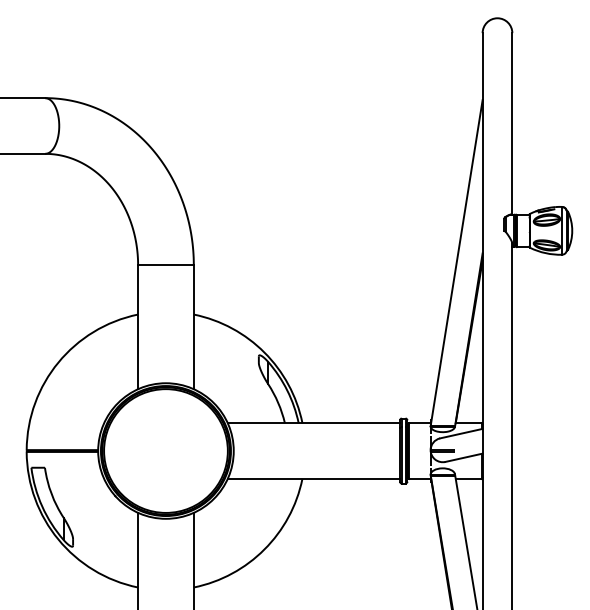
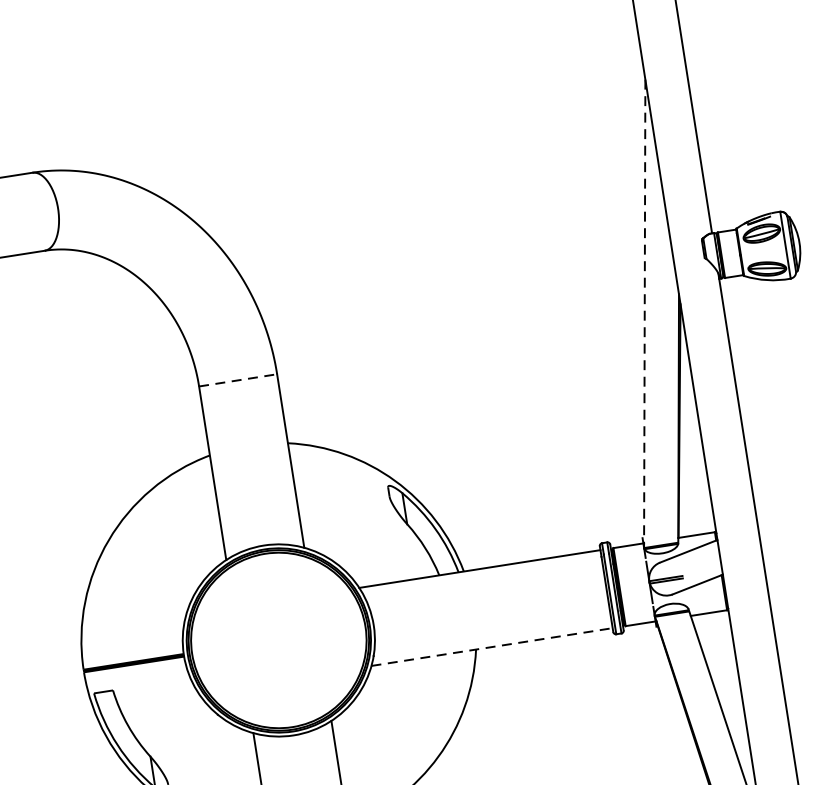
line: (456, 263) -> (644, 314), solid -> dashed
line: (165, 265) -> (237, 380), solid -> dashed
line: (314, 478) -> (492, 646), solid -> dashed

